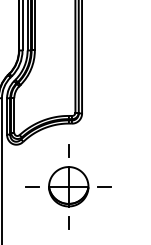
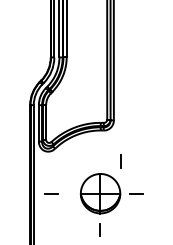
line: (67, 150) -> (120, 161), moved
line: (32, 186) -> (51, 193), moved

